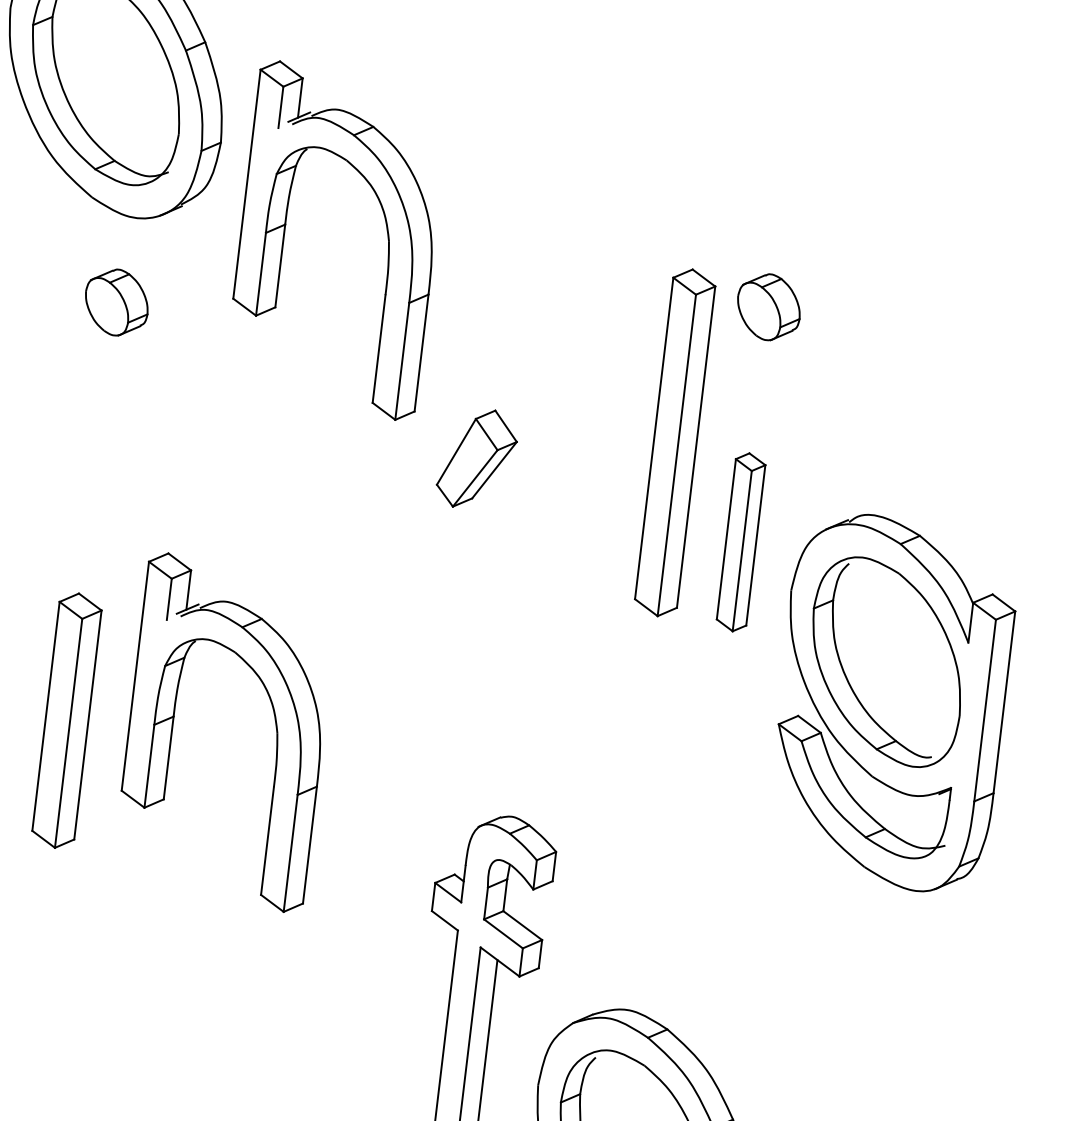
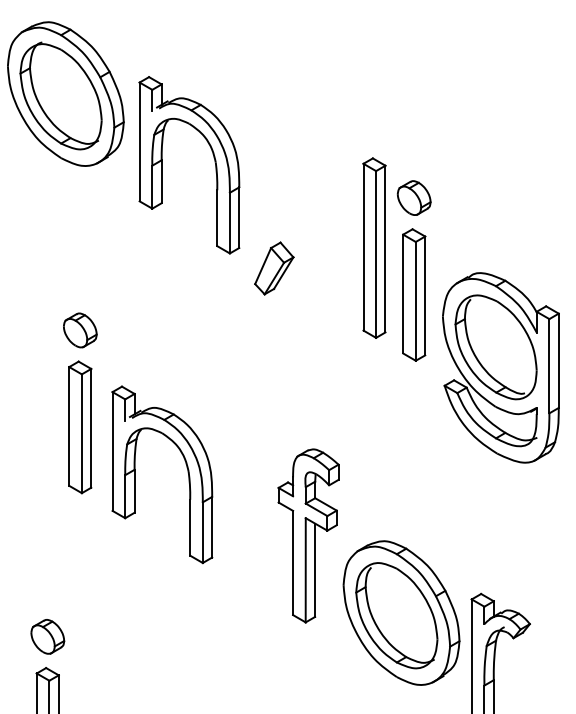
part: (117, 302) -> (80, 330), moved
part: (767, 306) -> (413, 197), moved
part: (741, 541) -> (414, 294), size x1.43
part: (274, 724) -> (186, 467), moved

